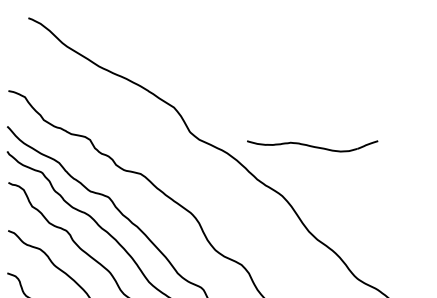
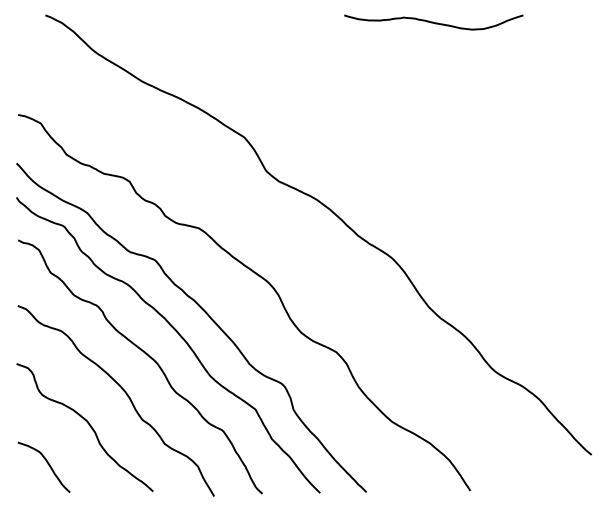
part: (312, 146) -> (433, 22), moved

